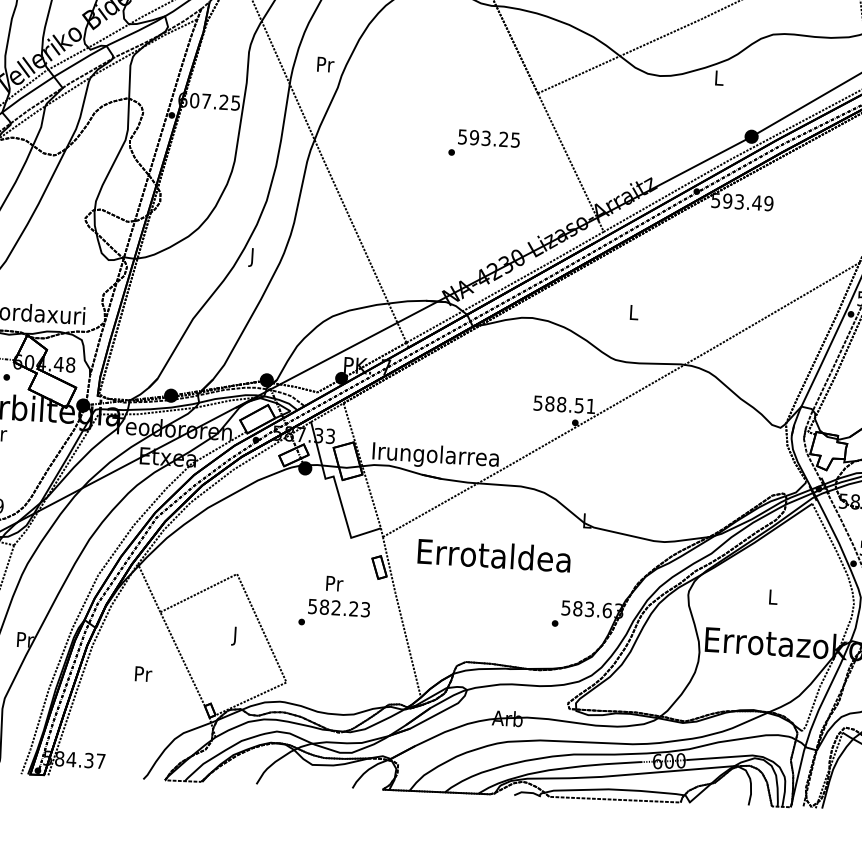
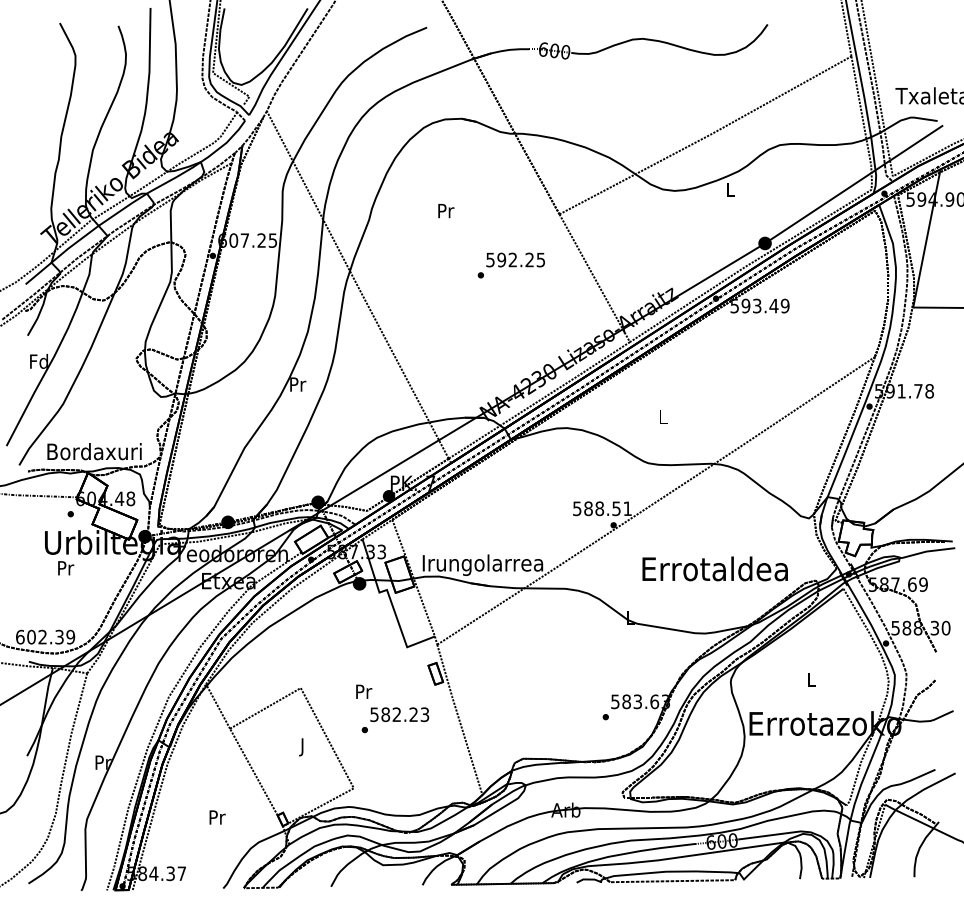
text: (325, 65) -> (446, 211), moved
text: (485, 138) -> (512, 260), 593.25 -> 592.25
text: (253, 257) -> (298, 386), J -> Pr
text: (493, 554) -> (714, 568), moved
text: (335, 583) -> (364, 691), moved
text: (143, 674) -> (217, 817), moved

